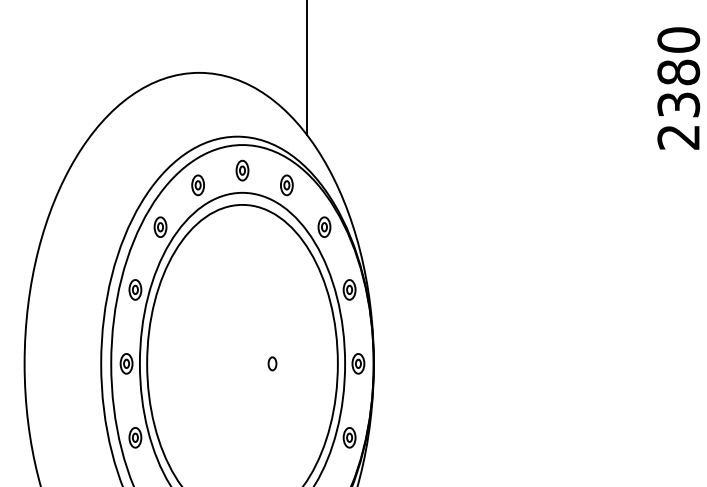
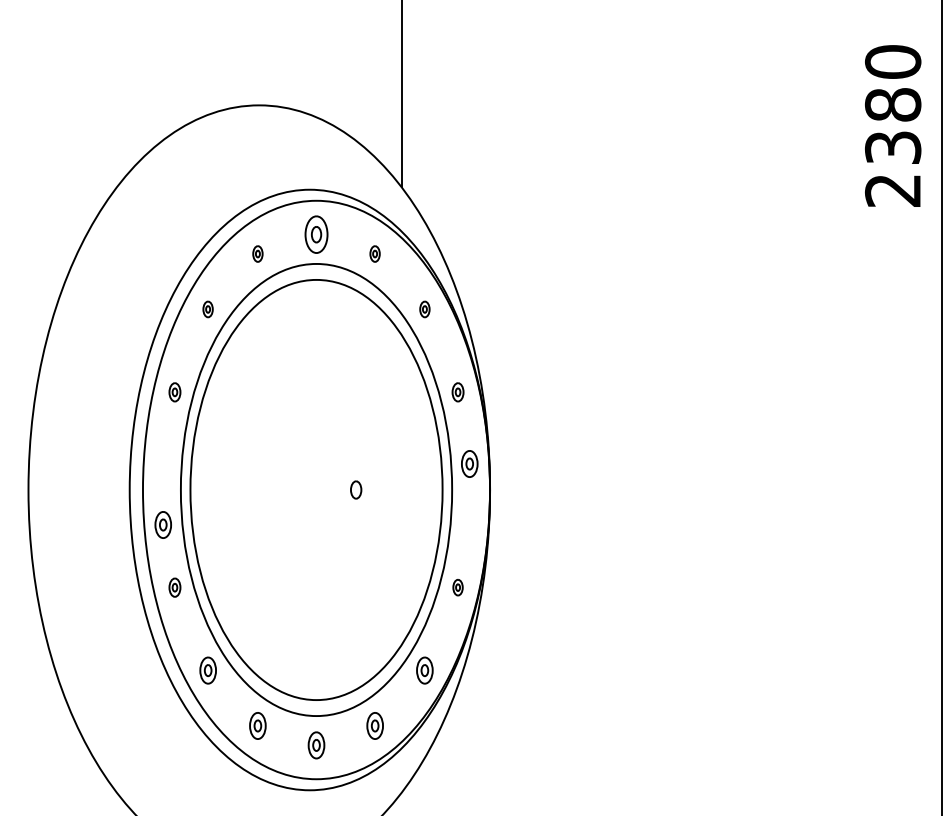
part: (242, 170) -> (316, 234), size x1.4
part: (197, 184) -> (257, 253), size x0.6
part: (286, 184) -> (374, 253), size x0.6
part: (160, 227) -> (207, 309), size x0.6
part: (324, 227) -> (424, 309), size x0.6
part: (135, 290) -> (174, 392), size x0.7
part: (349, 290) -> (457, 392), size x0.7
part: (125, 363) -> (162, 524), moved
part: (358, 363) -> (469, 463), moved
part: (135, 437) -> (174, 587), size x0.7
part: (349, 437) -> (457, 587), size x0.6

